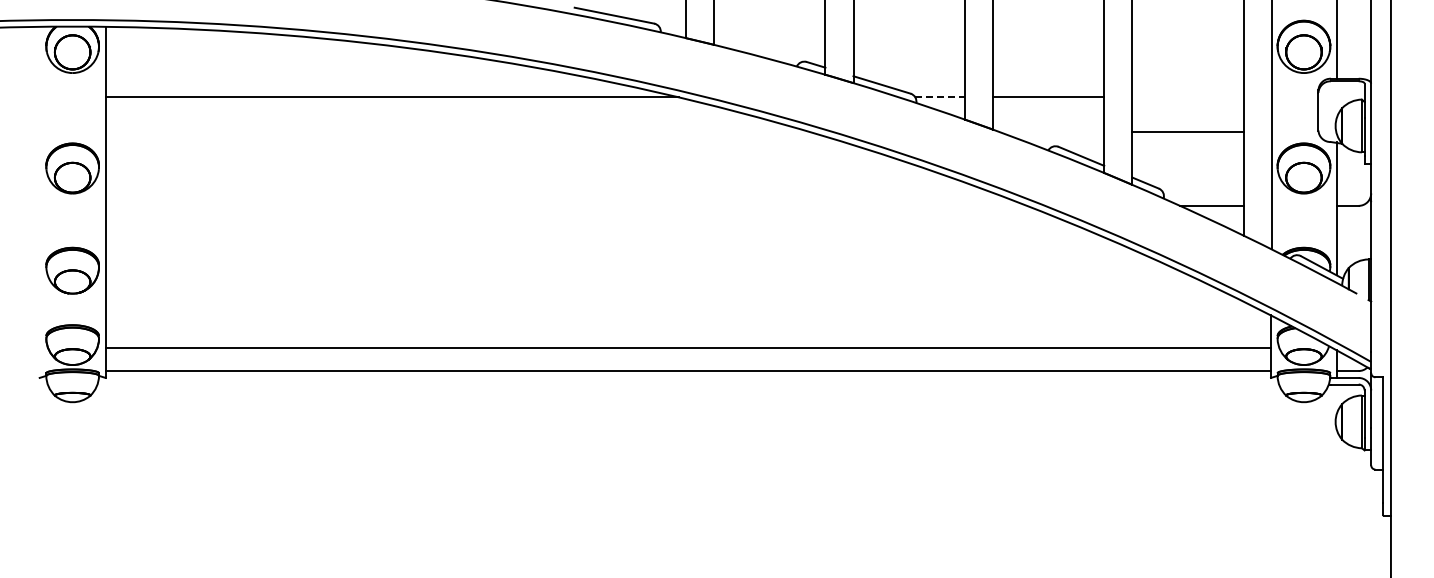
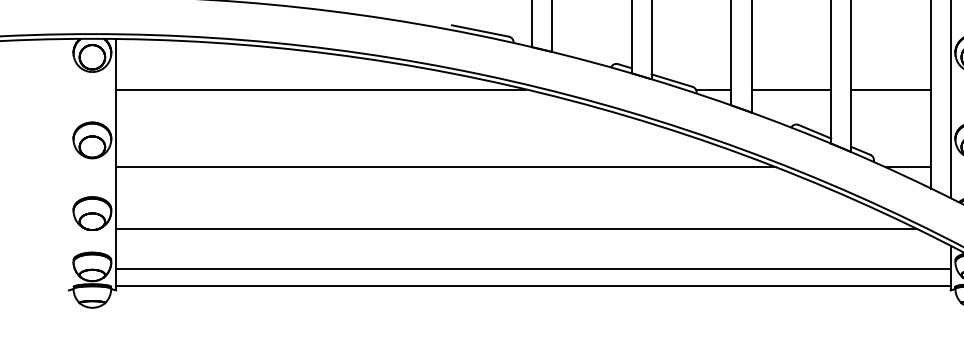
line: (940, 97) -> (713, 89), dashed -> solid
line: (1187, 132) -> (890, 89), moved
line: (566, 205) -> (446, 166), added
line: (664, 291) -> (516, 228), added

